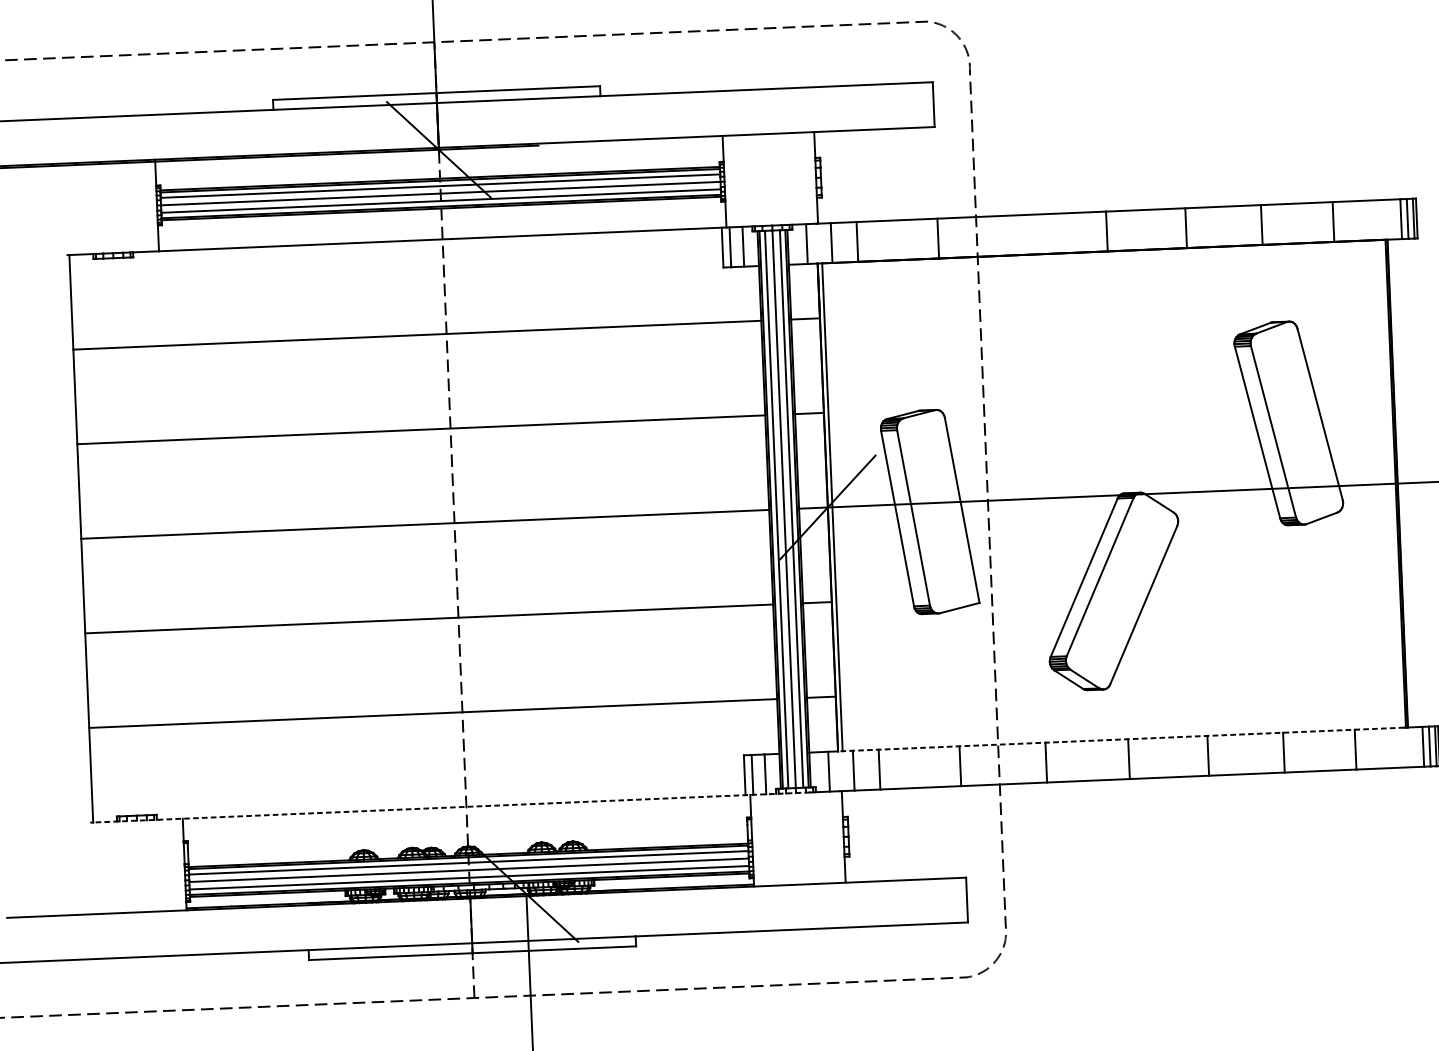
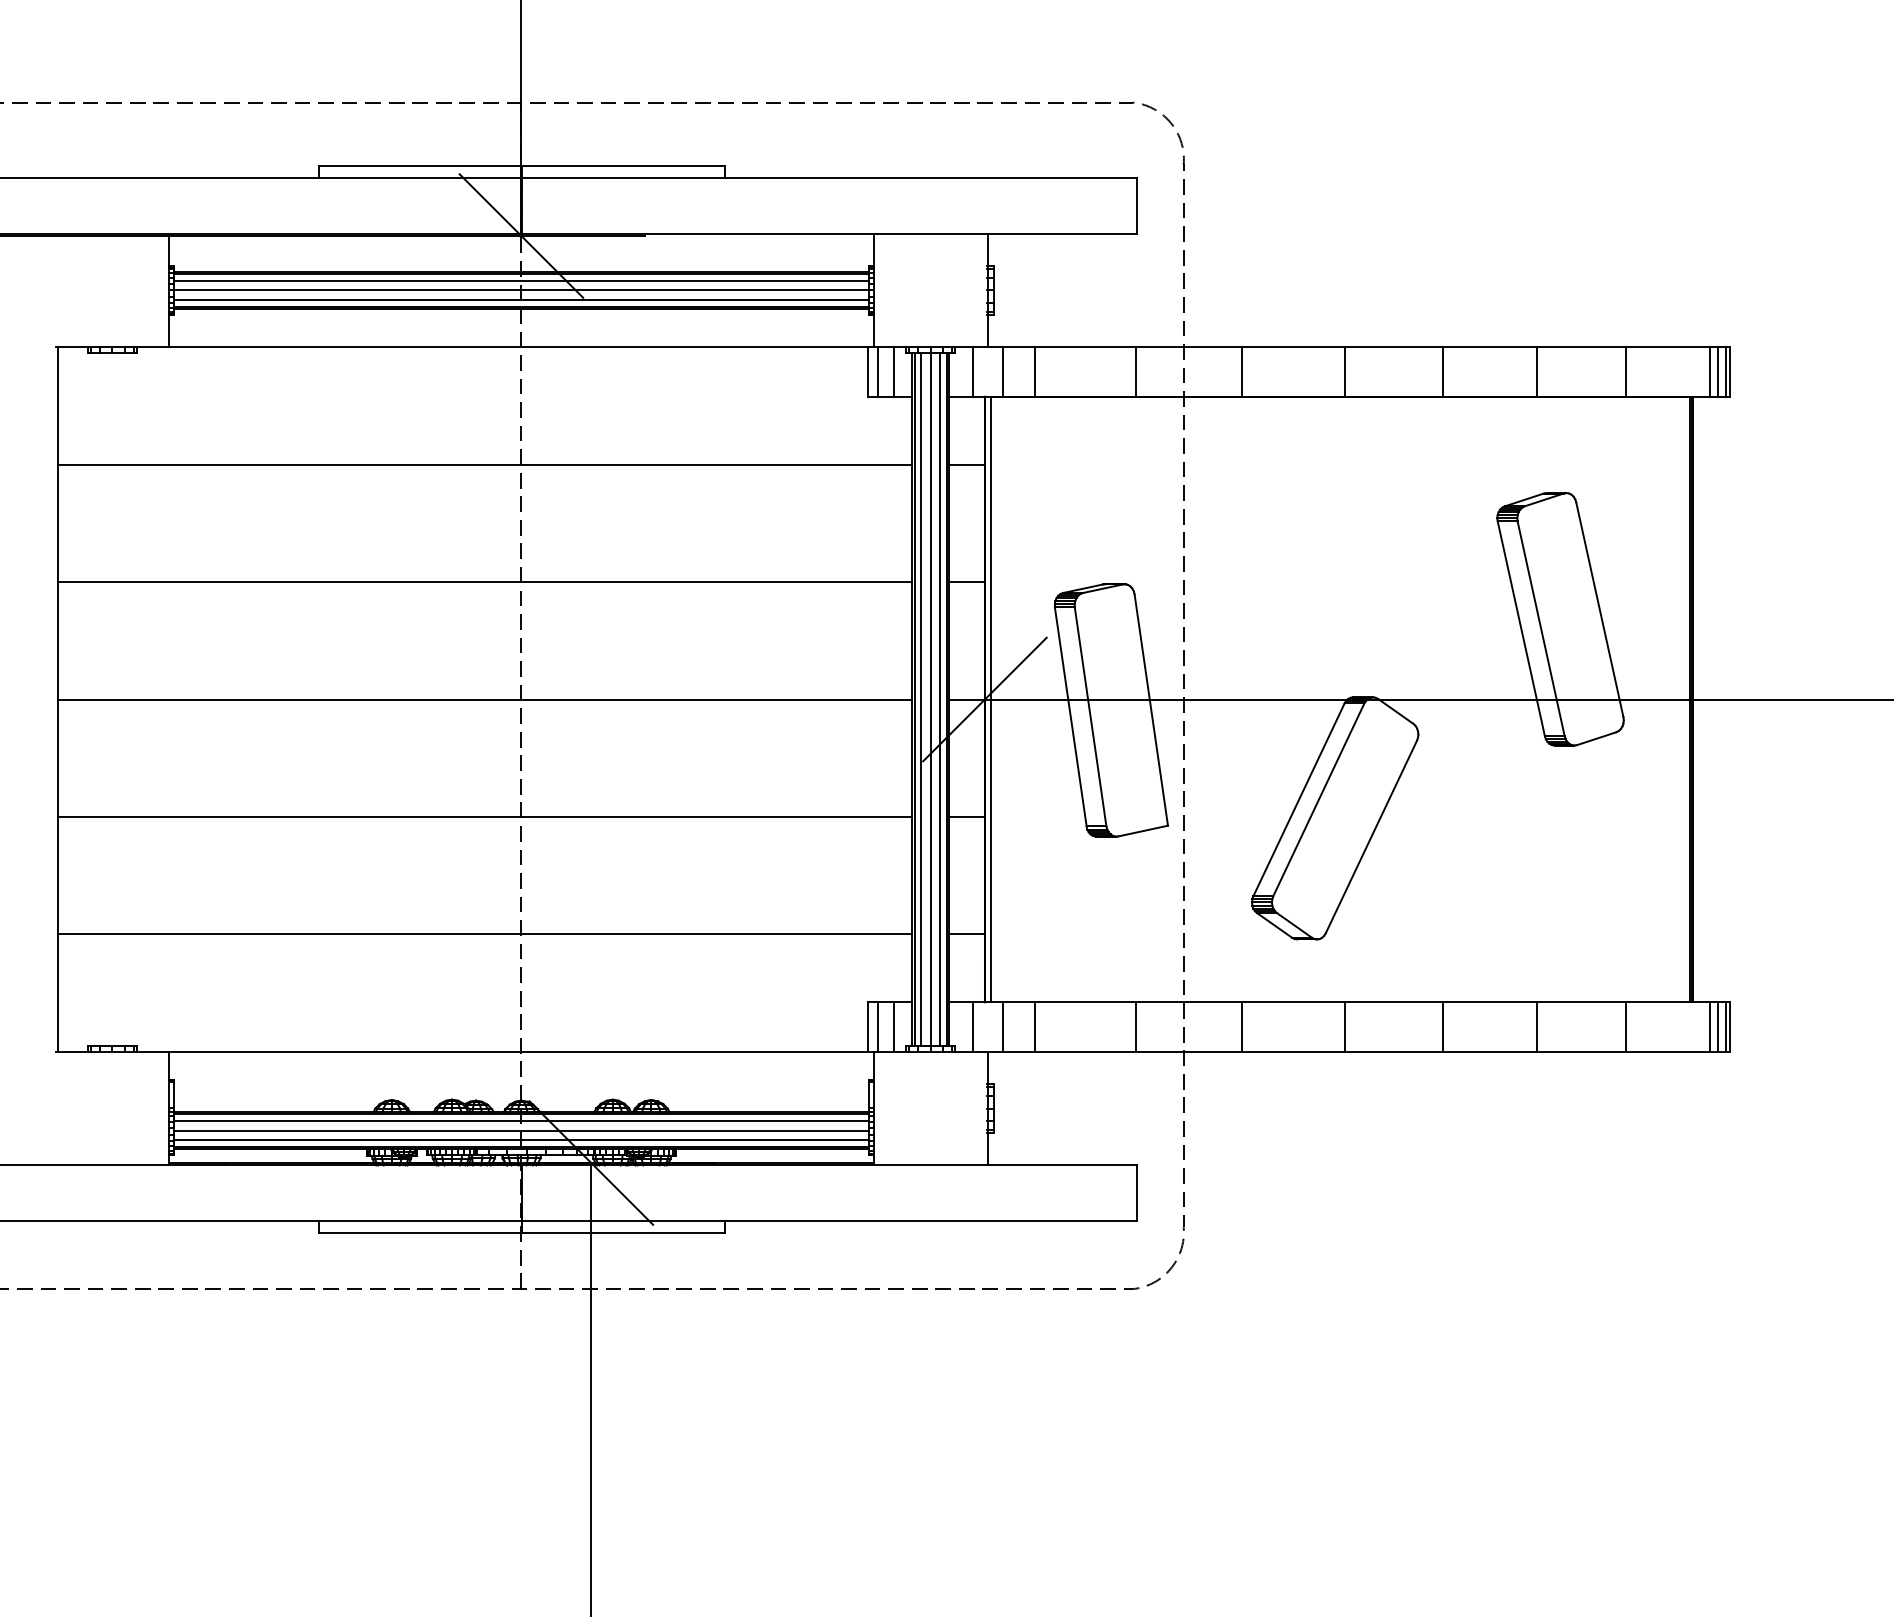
line: (1024, 234) -> (1242, 371), added
line: (1120, 739) -> (1335, 1002), dashed -> solid
line: (451, 807) -> (503, 1051), dashed -> solid

